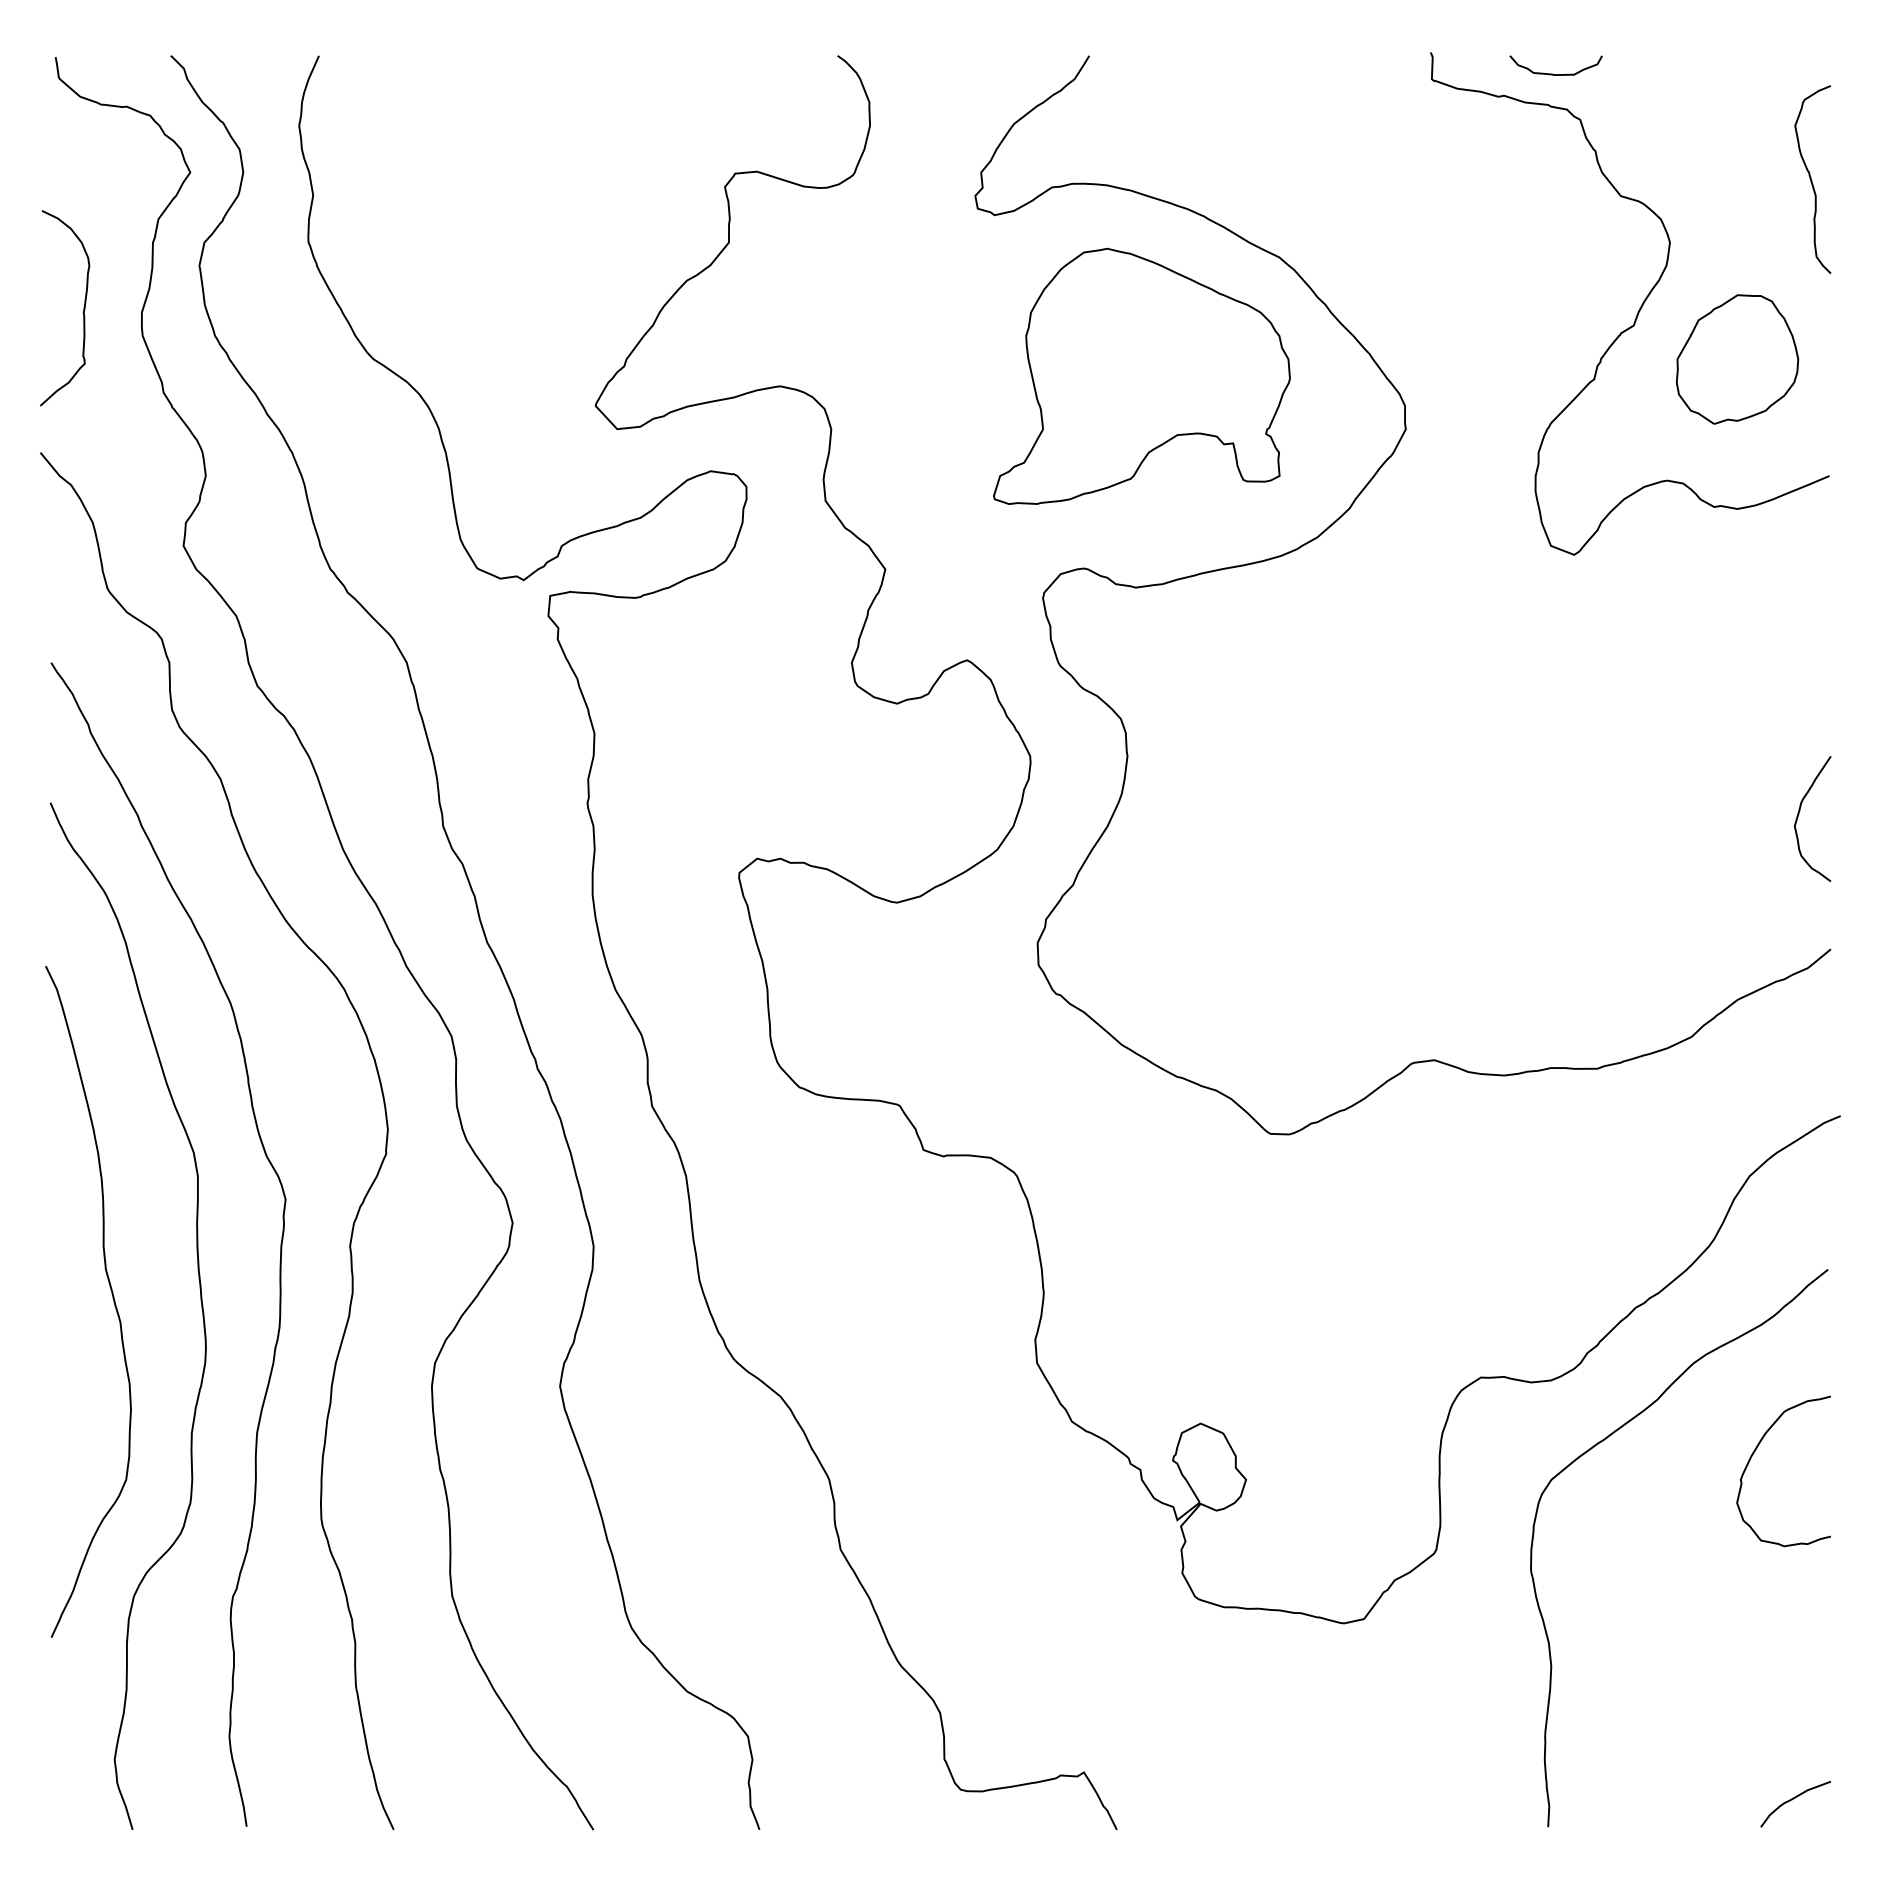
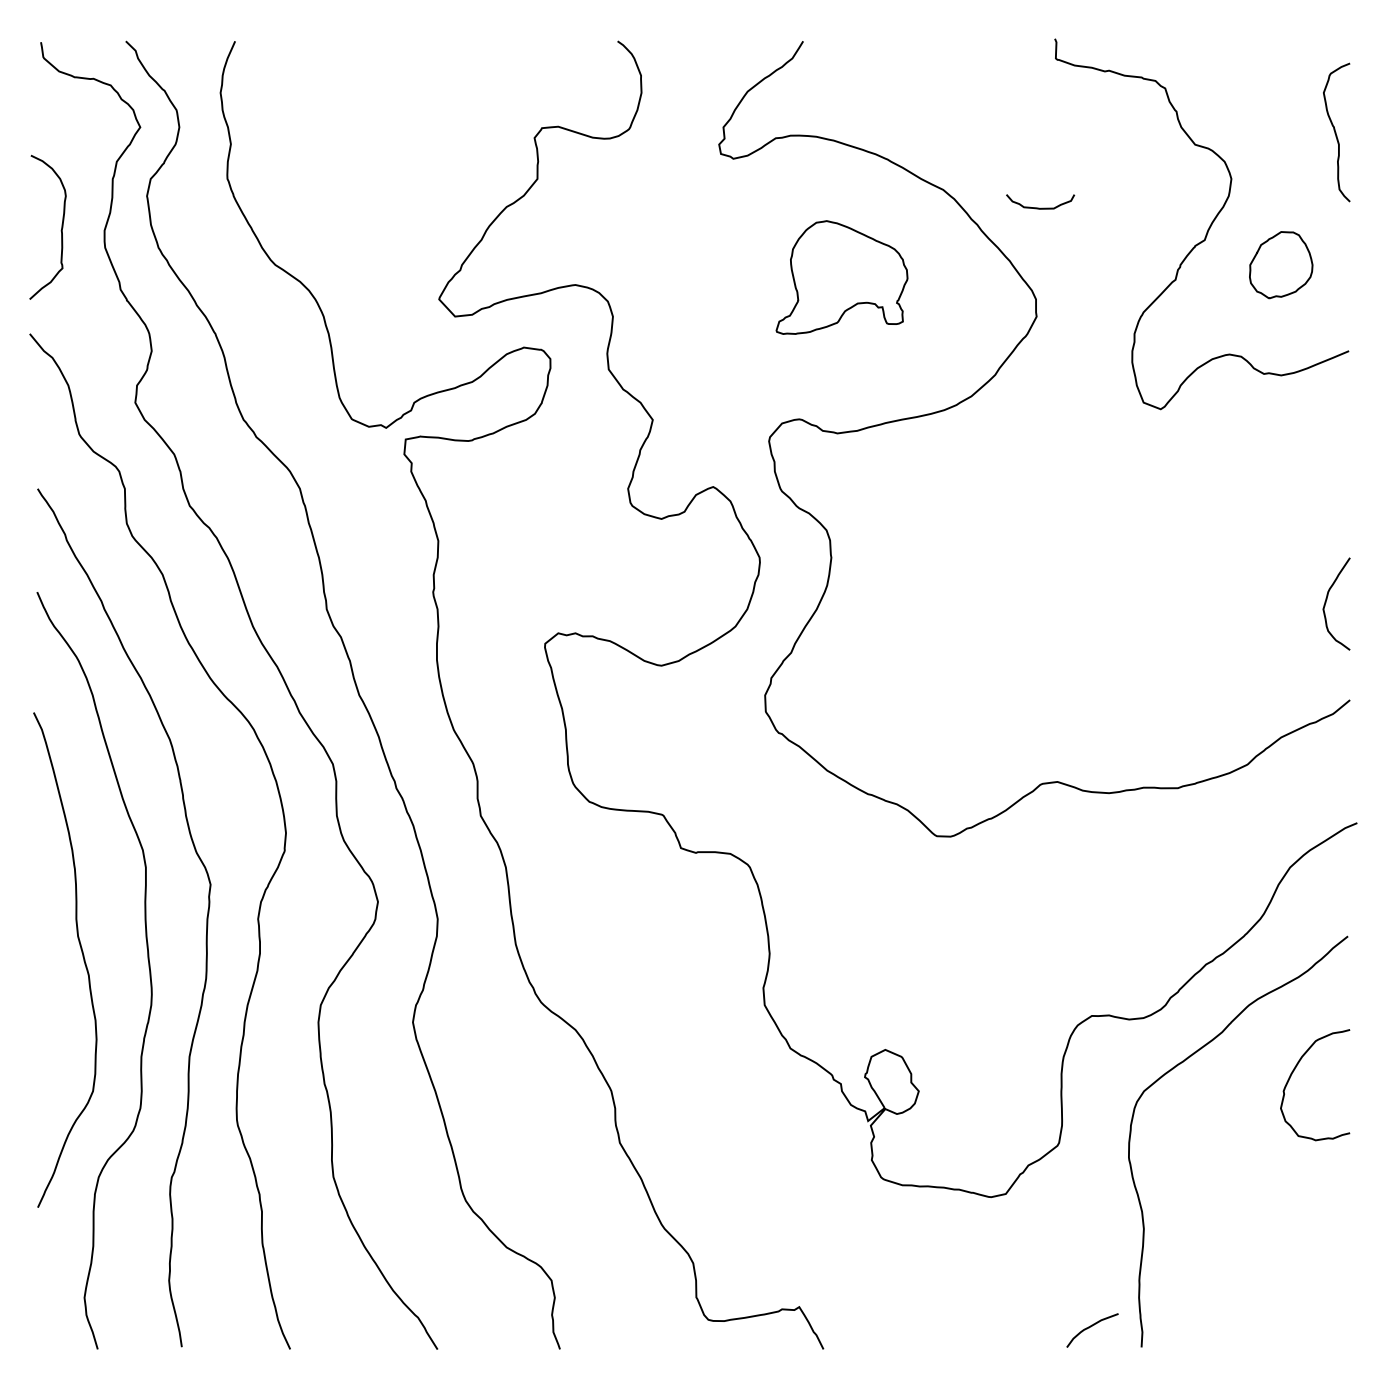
curve: (1553, 73) -> (1038, 207), moved
part: (1737, 359) -> (1281, 265), size x0.7
part: (1141, 375) -> (841, 277), size x0.6
curve: (1792, 1800) -> (1090, 1327), moved

